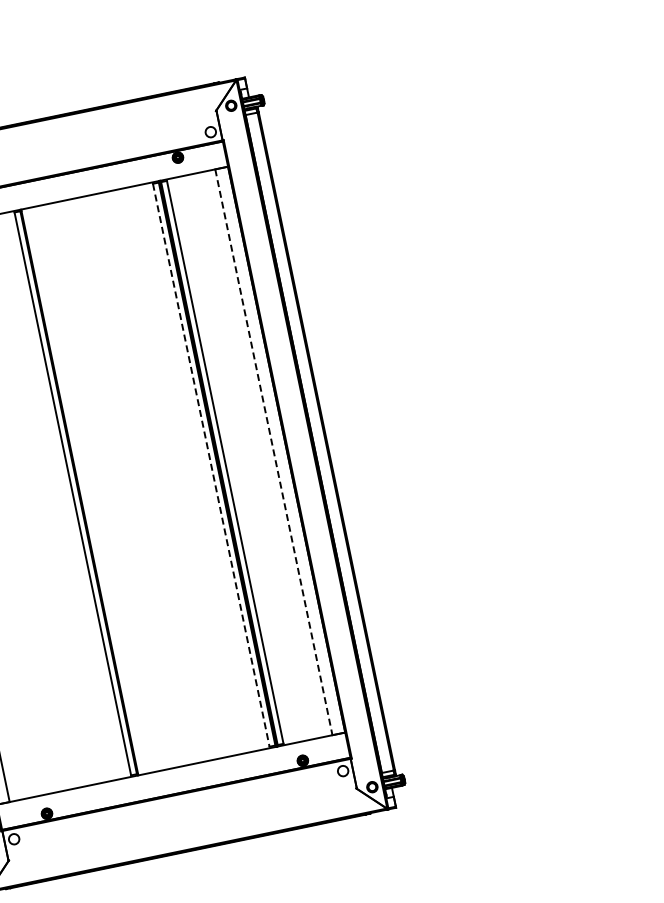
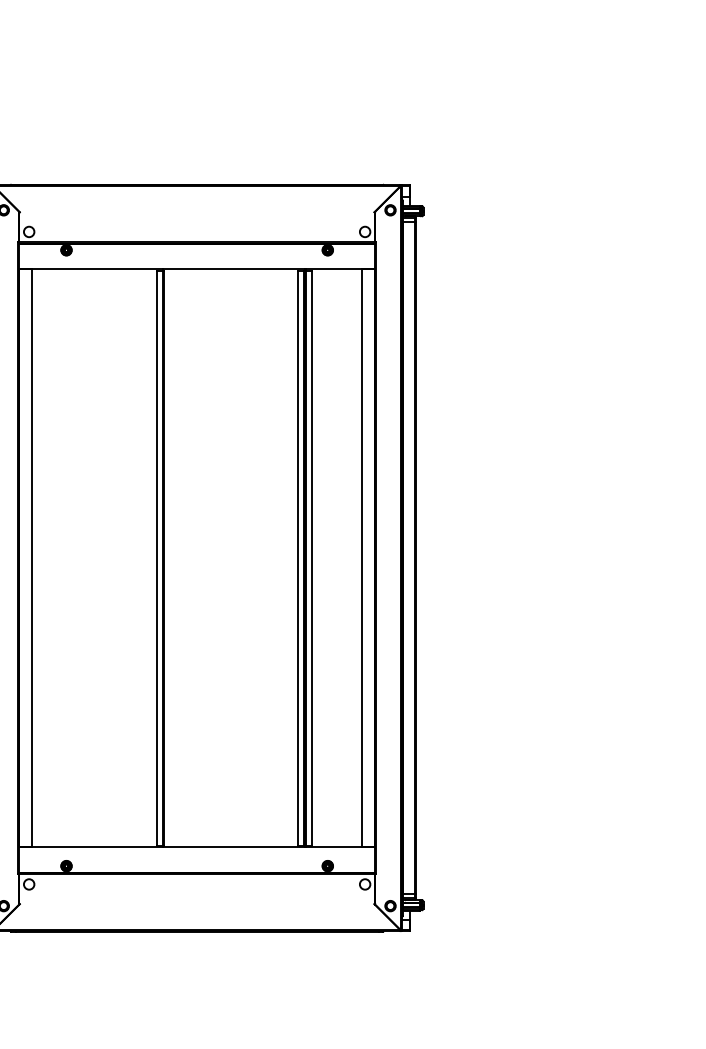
line: (273, 452) -> (361, 558), dashed -> solid
line: (211, 465) -> (298, 558), dashed -> solid

